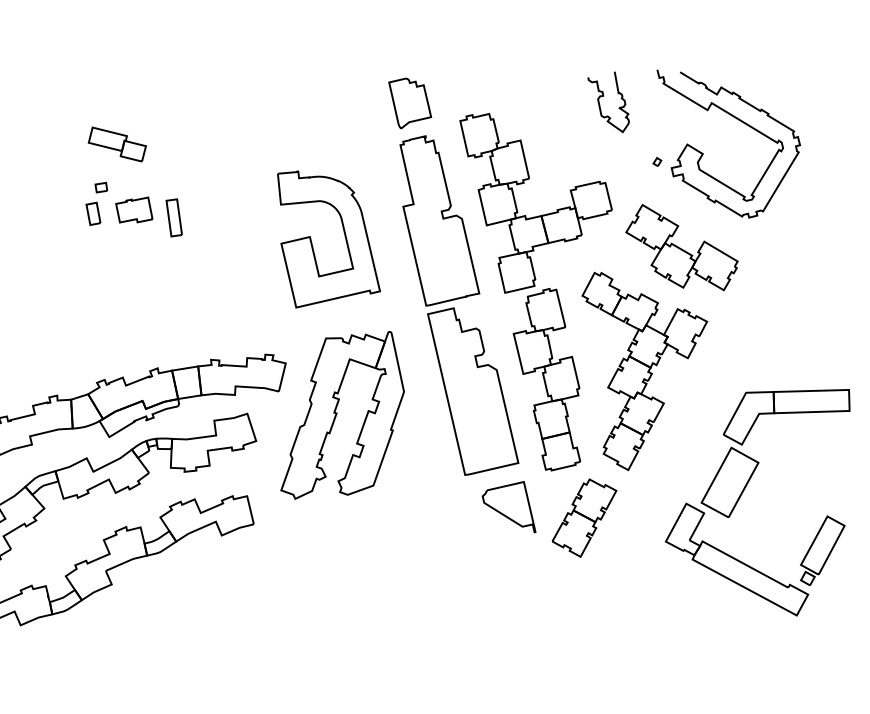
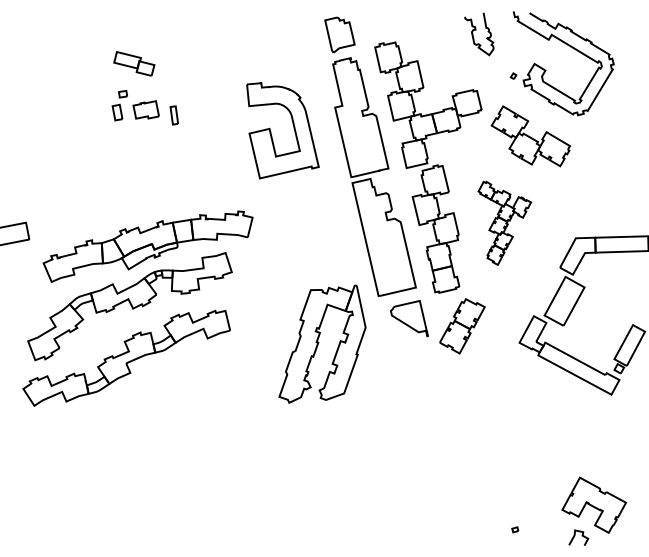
part: (174, 217) -> (174, 115), size x0.7
part: (644, 371) -> (504, 223), size x0.6
part: (342, 414) -> (322, 343), moved

